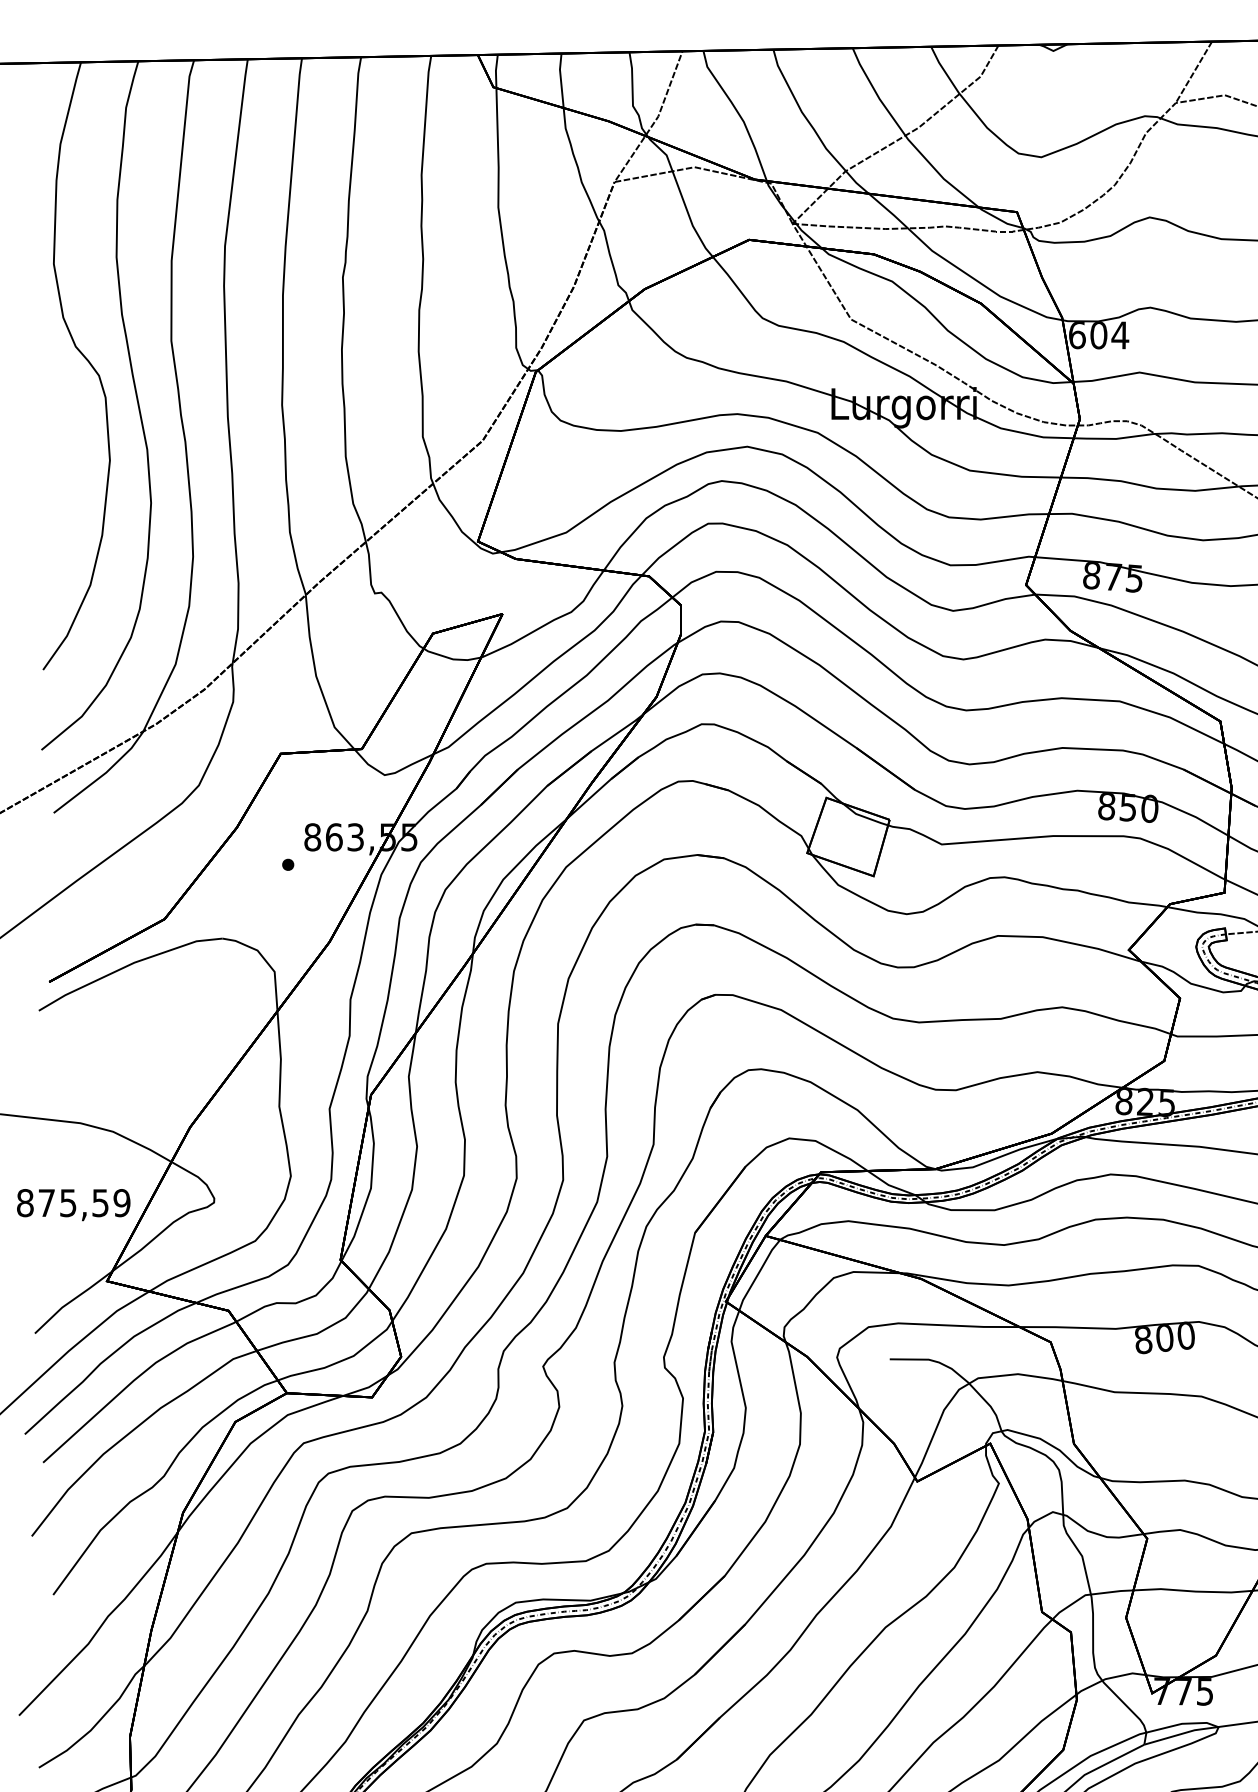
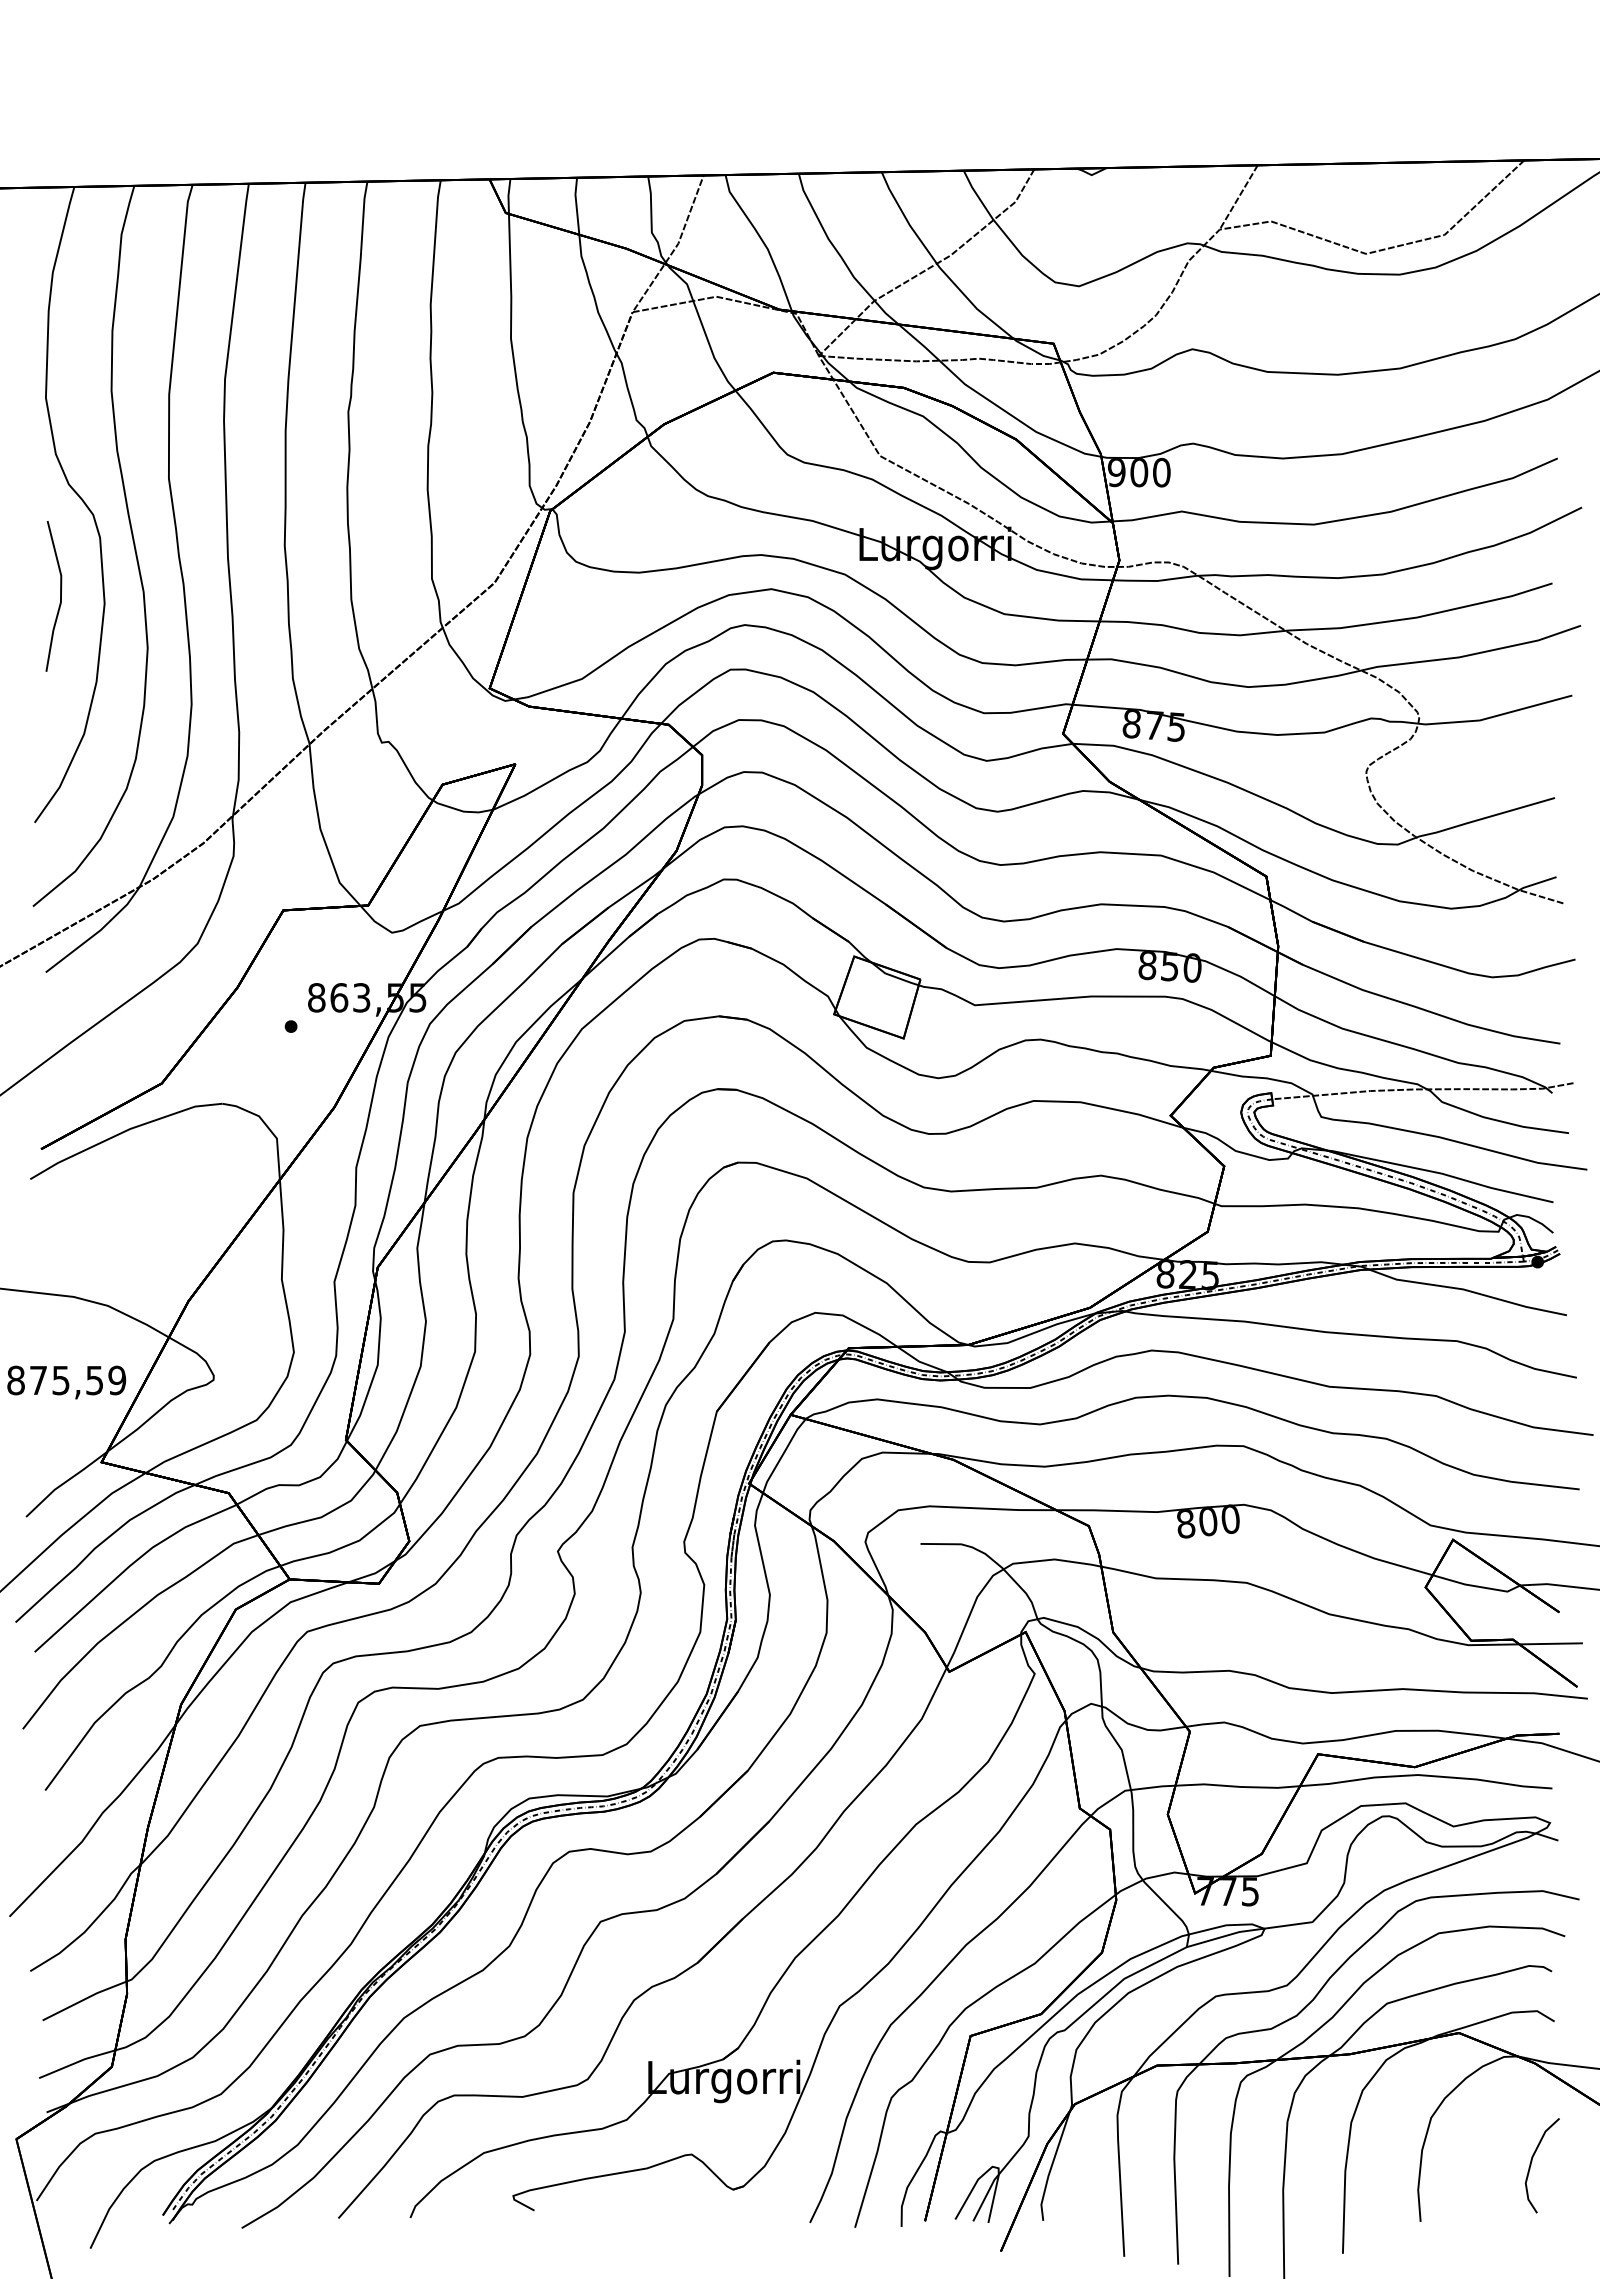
text: (1098, 335) -> (1138, 472), 604 -> 900
line: (67, 453) -> (60, 596), added

